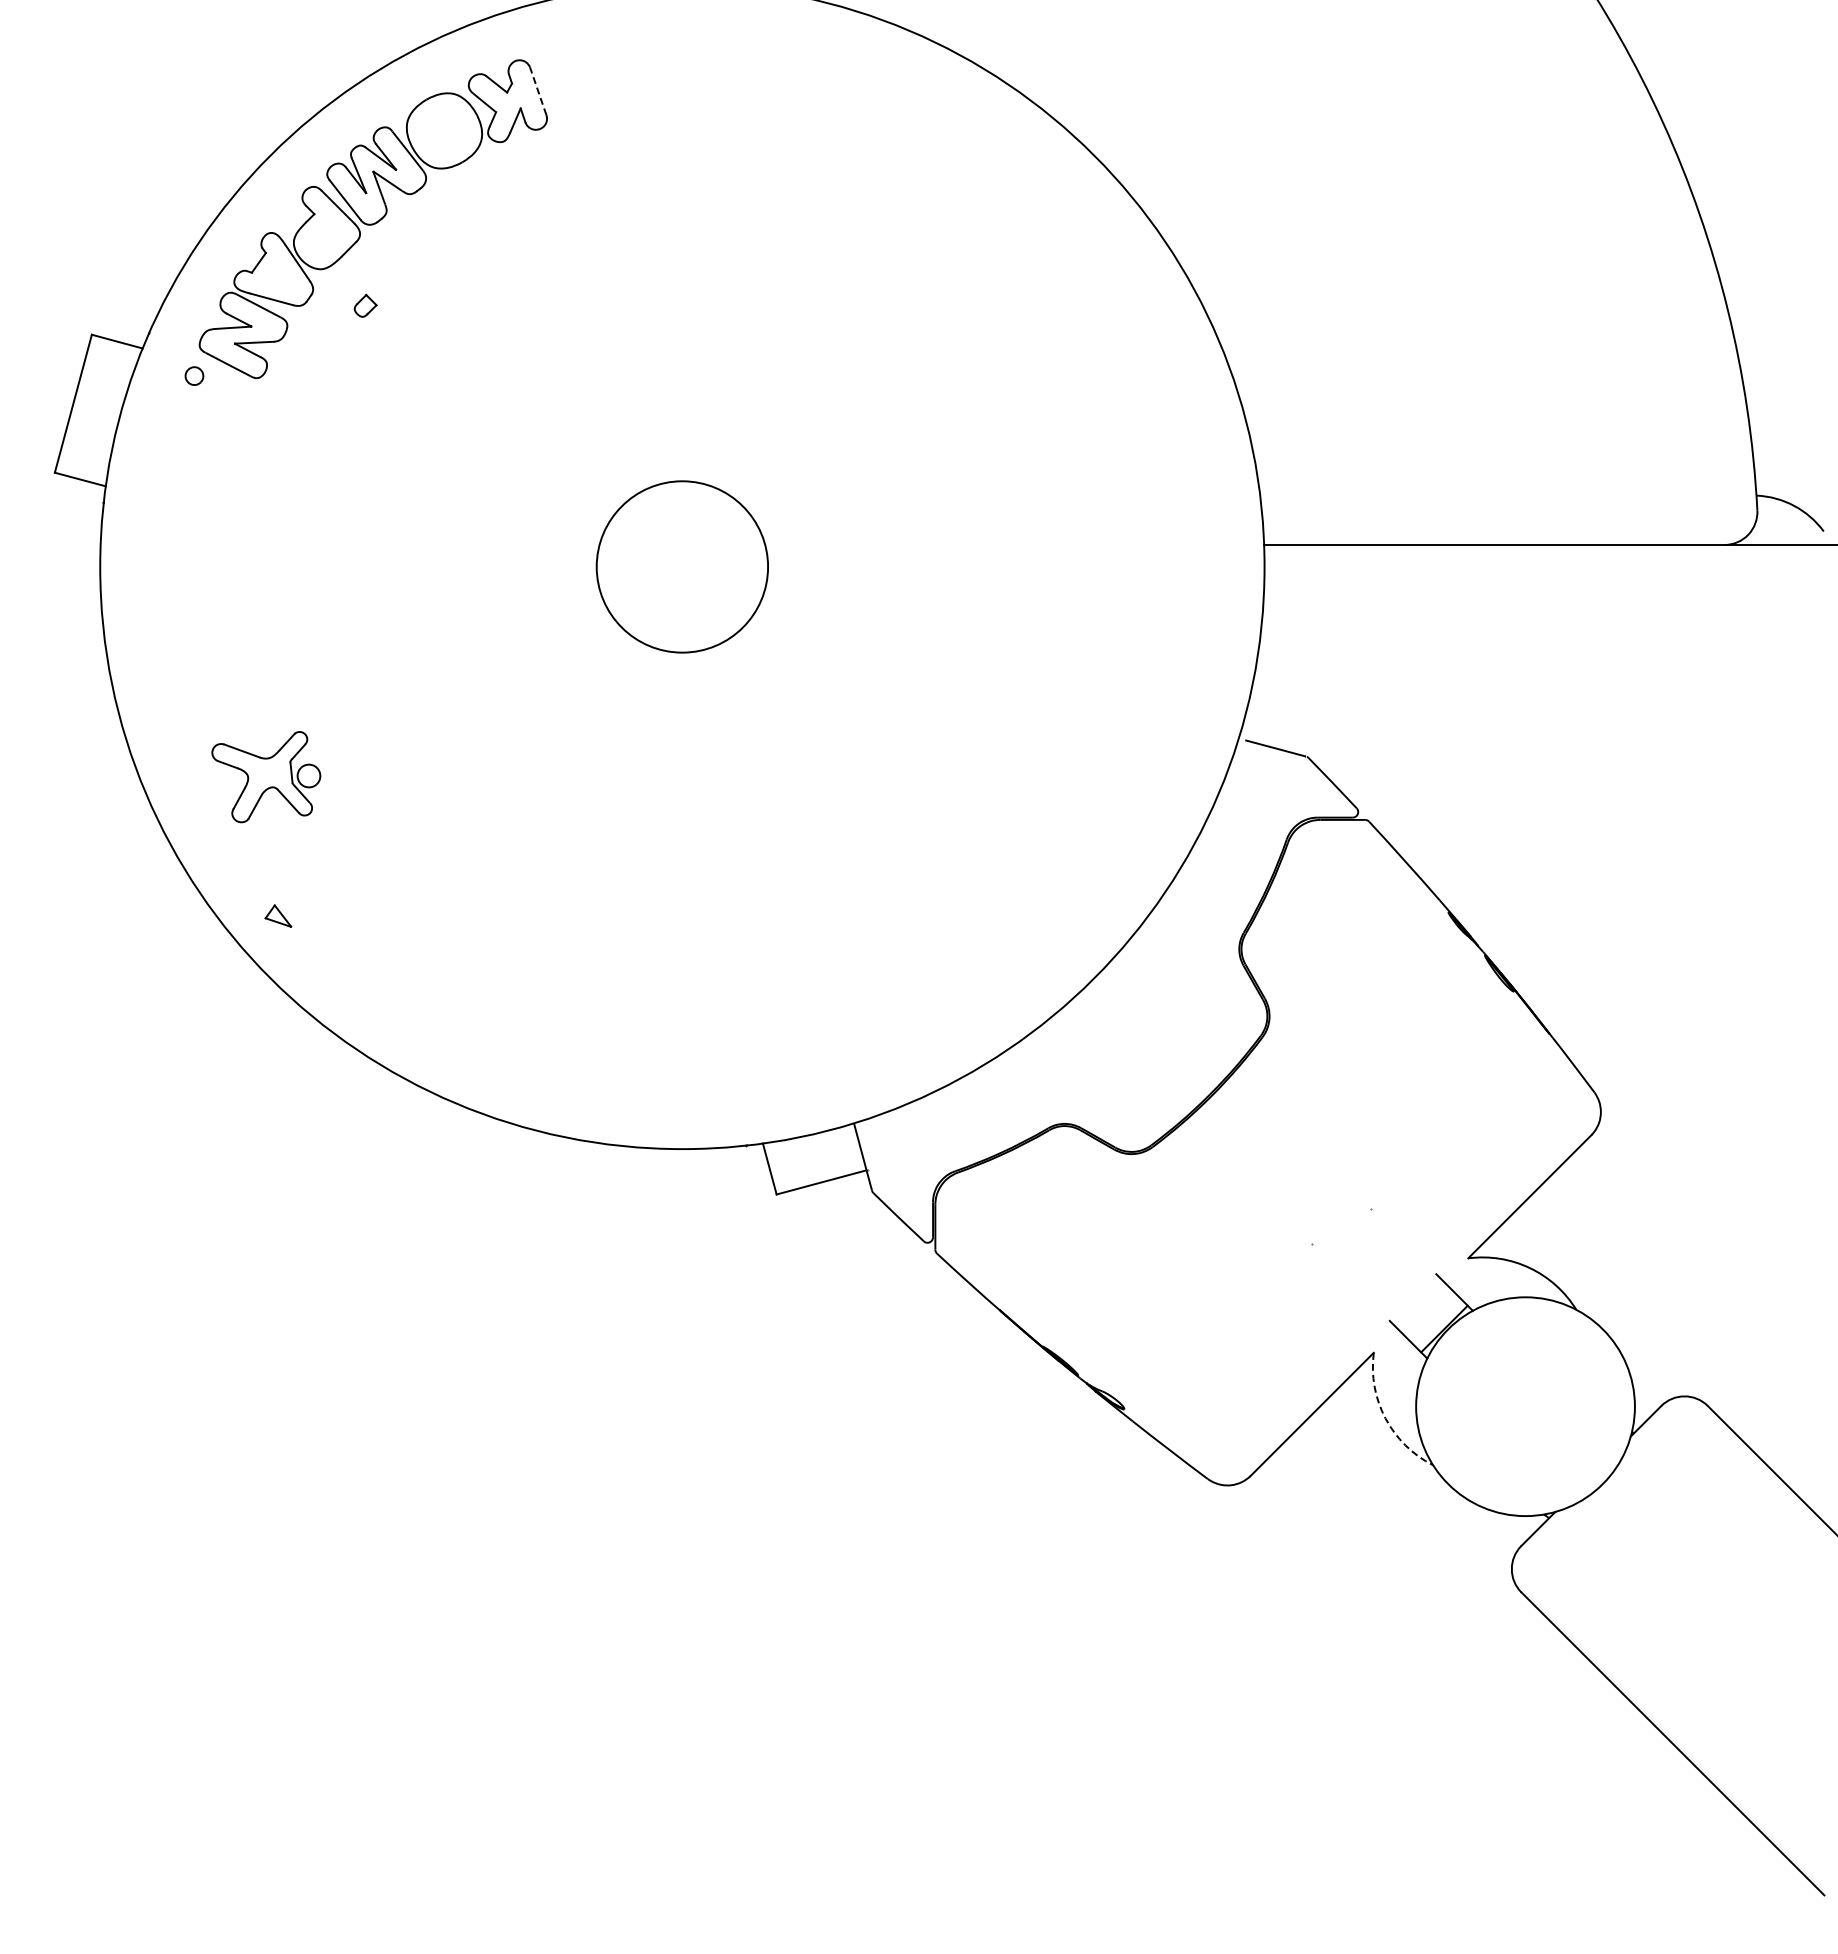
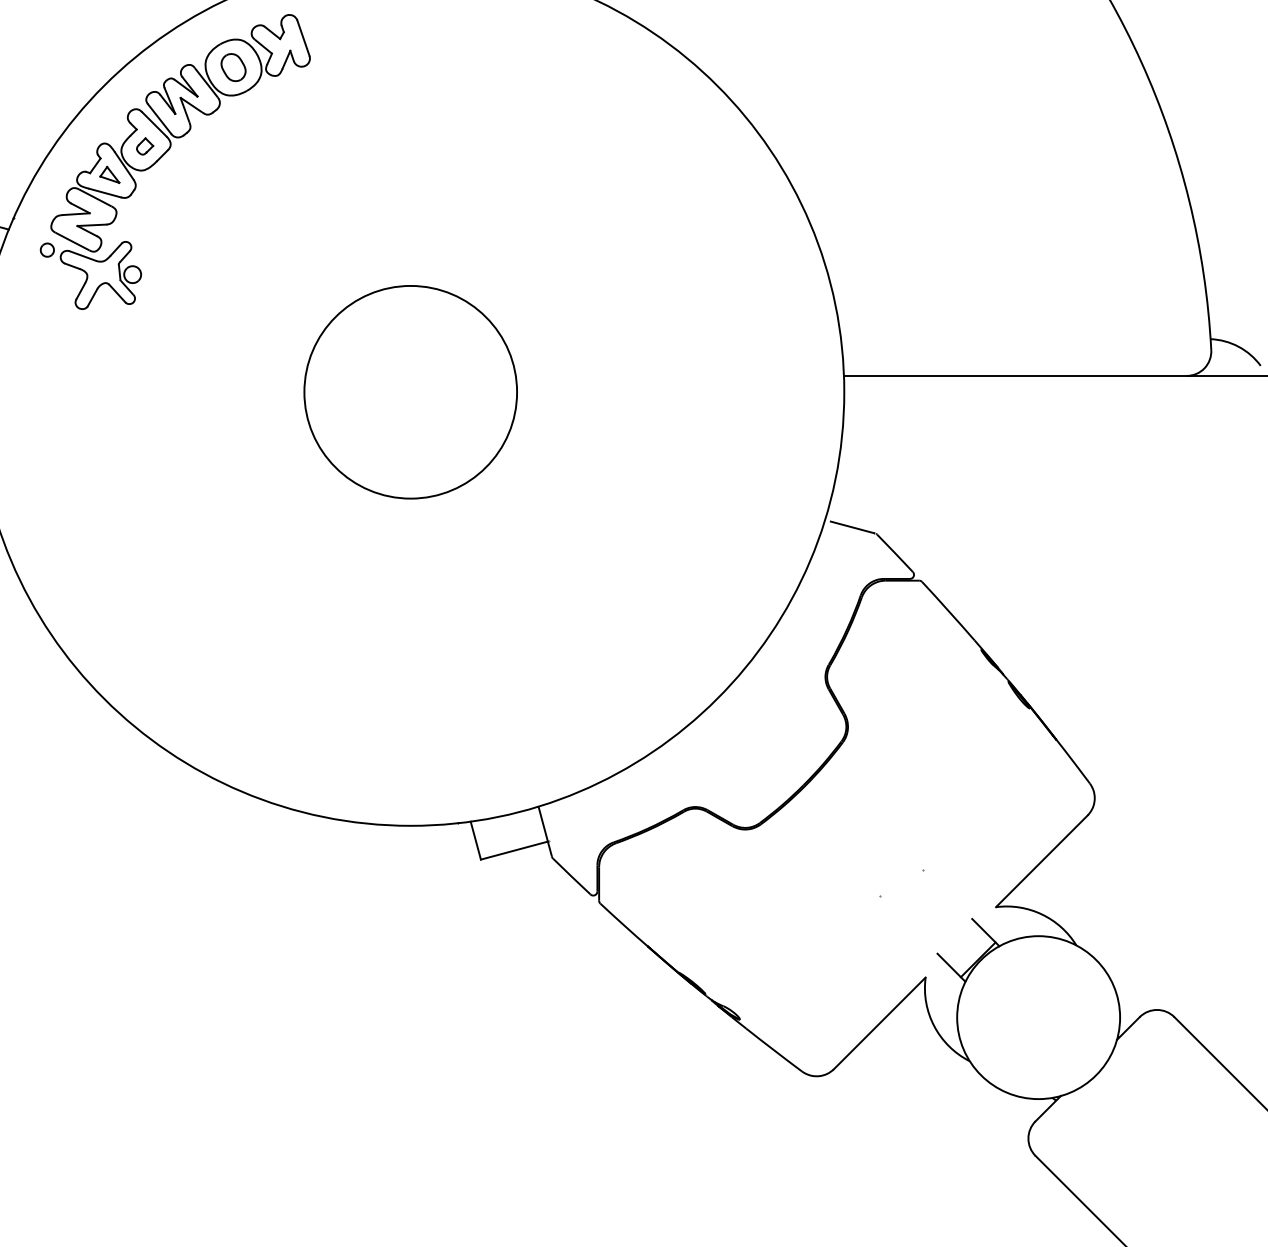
line: (538, 90) -> (303, 37), dashed -> solid
part: (444, 130) -> (233, 67), added
part: (365, 305) -> (144, 146), moved
circle: (682, 566) -> (410, 391), size x1.67
part: (266, 777) -> (101, 275), moved
part: (278, 915) -> (109, 174), moved
arc: (1385, 1418) -> (934, 1026), dashed -> solid

